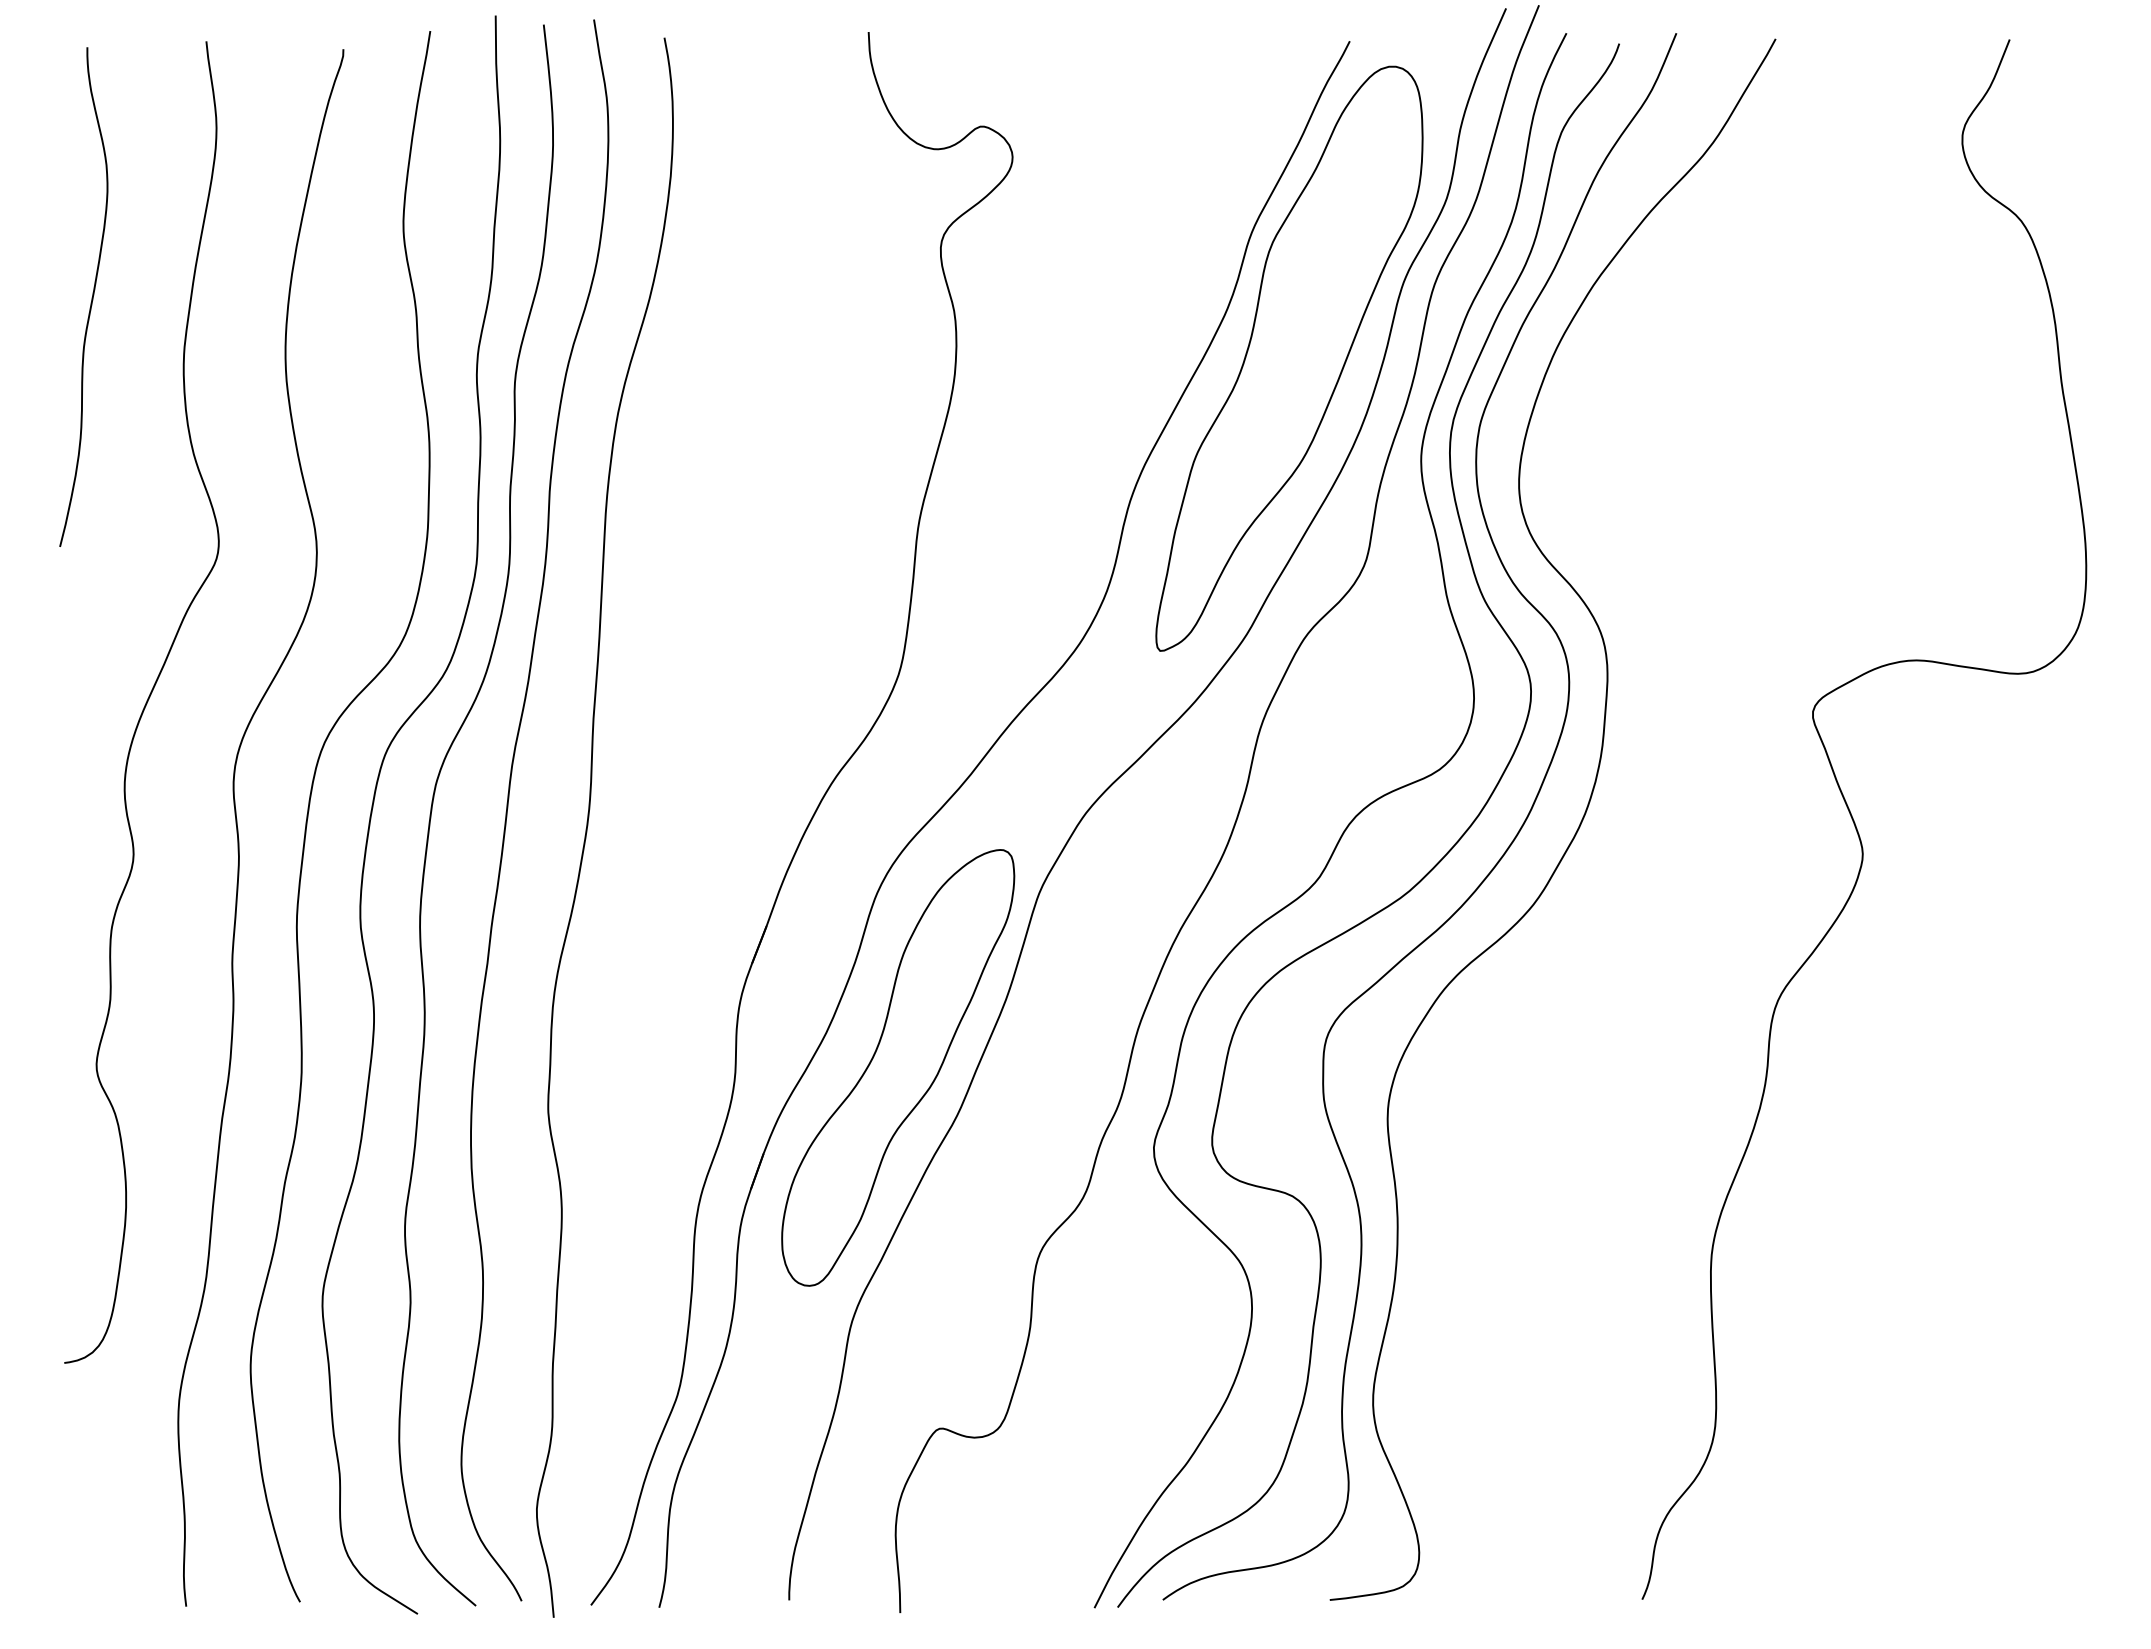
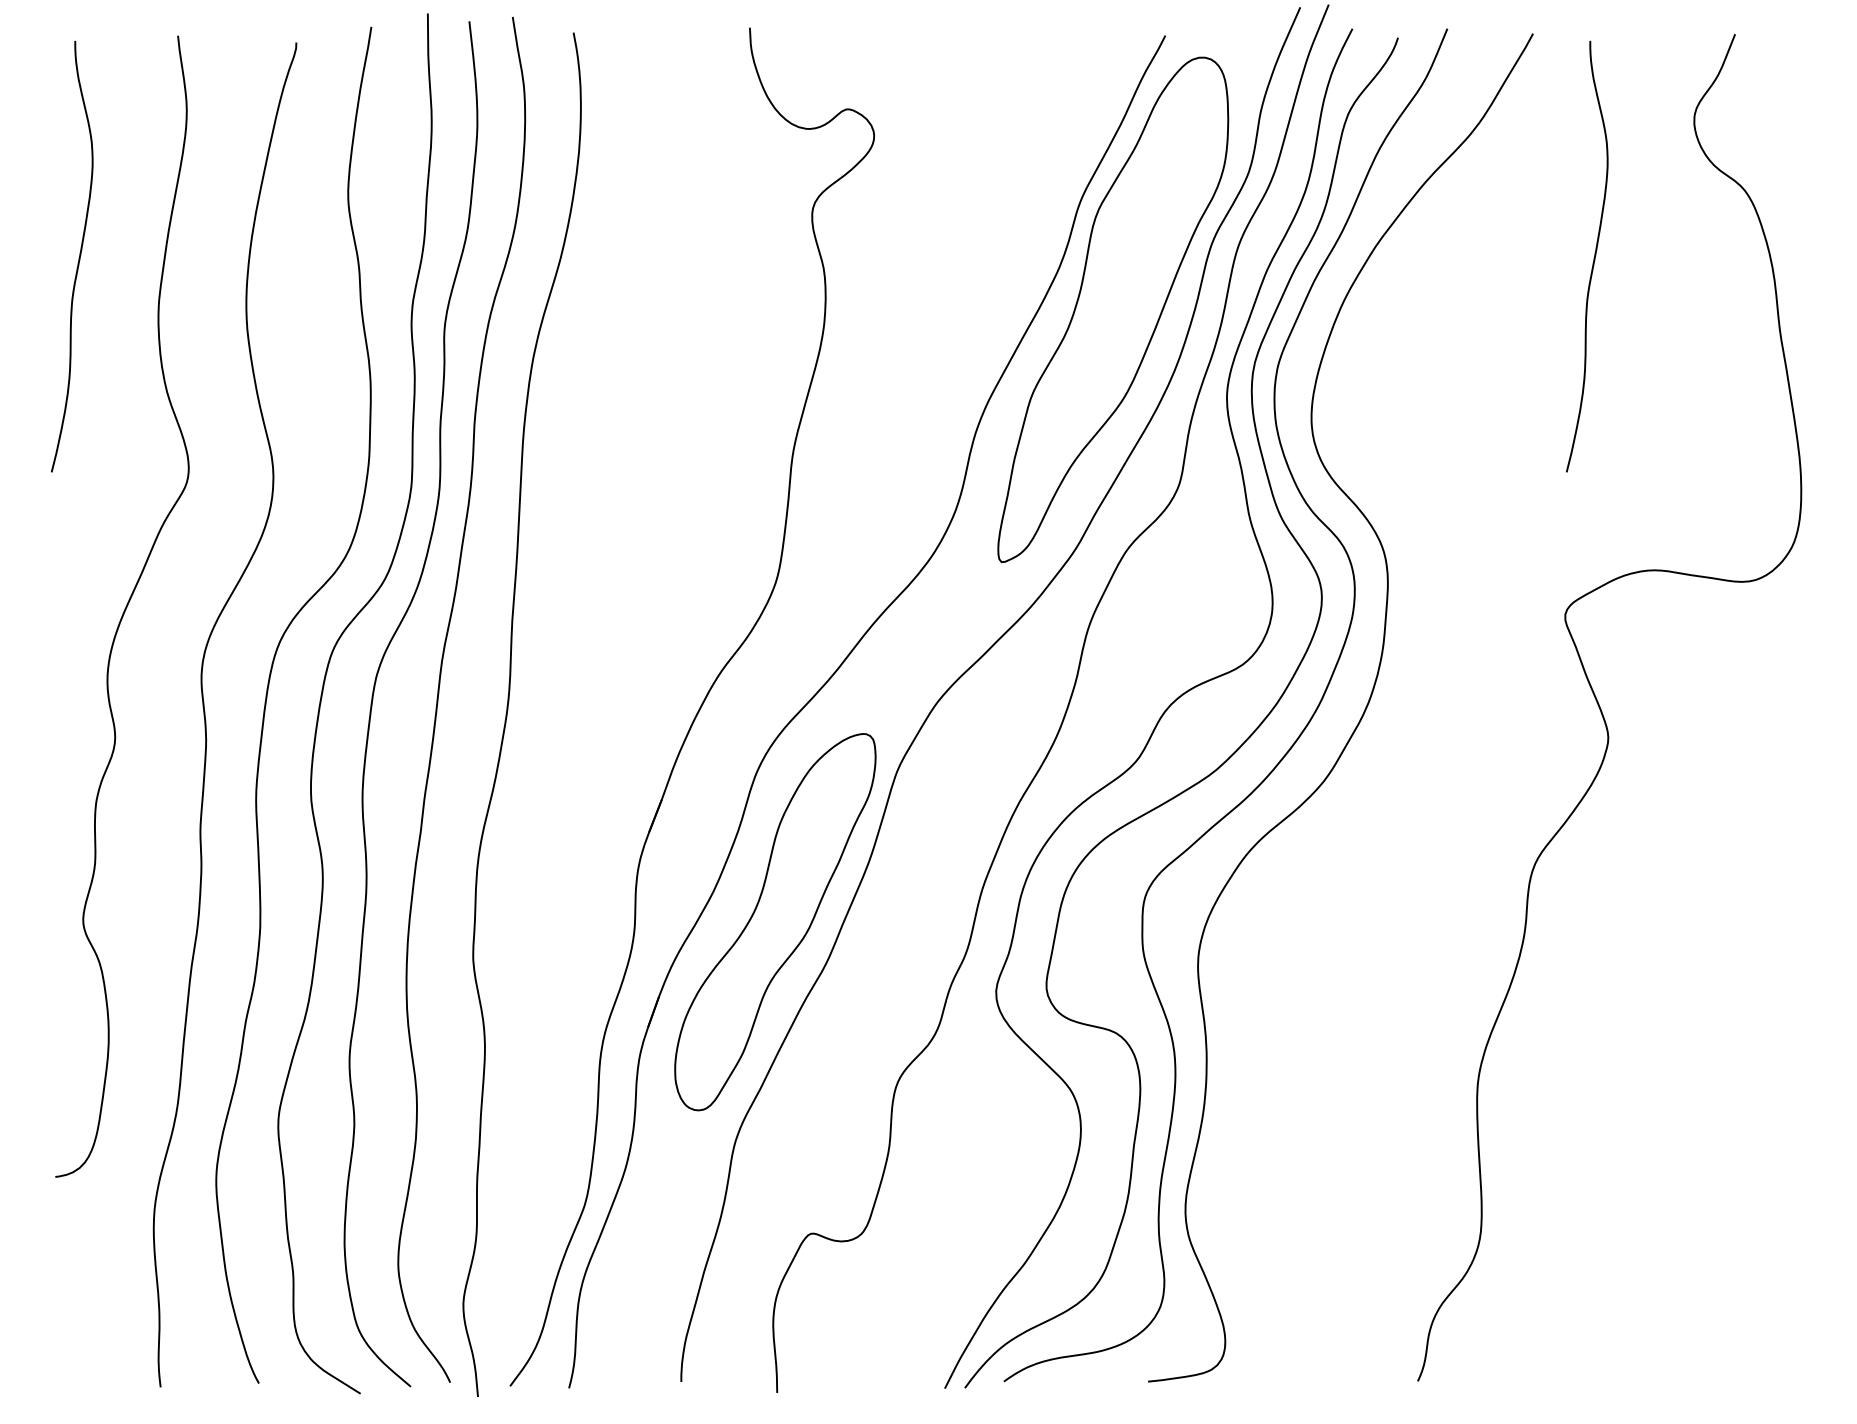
curve: (1845, 298) -> (1593, 257), added

